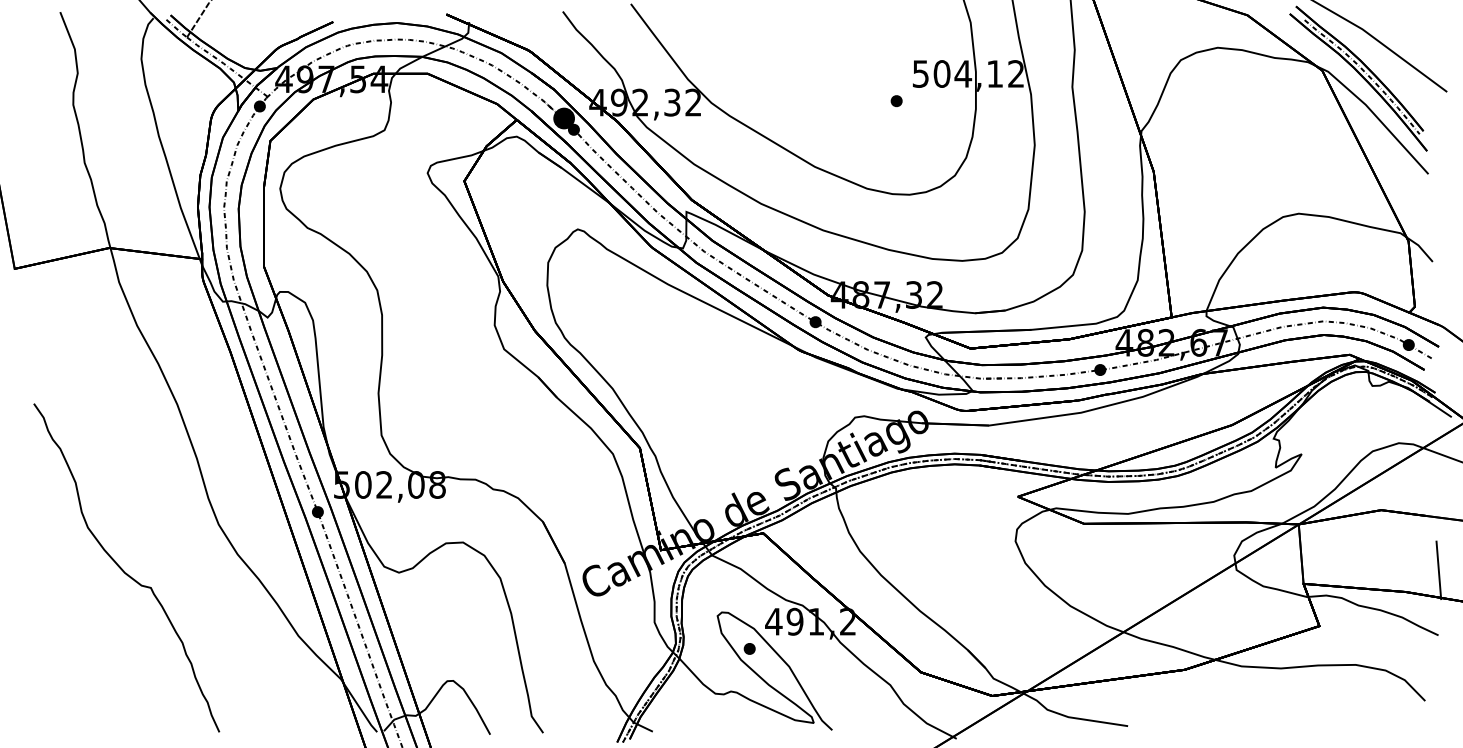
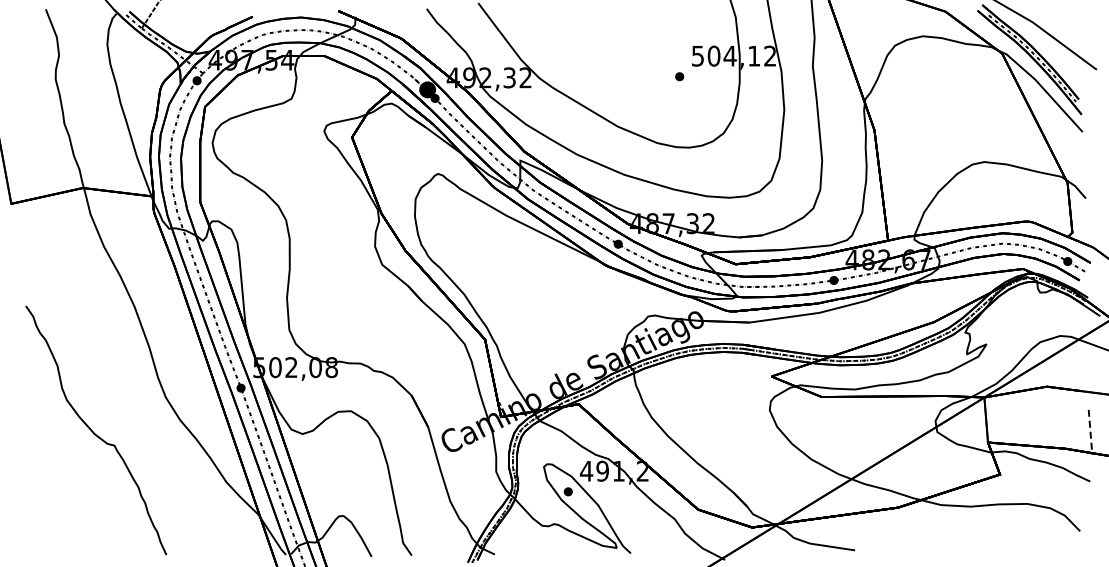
line: (1438, 570) -> (1090, 432), solid -> dashed

